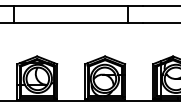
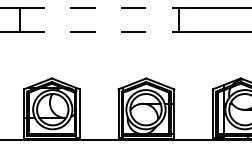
line: (71, 5) -> (99, 7), solid -> dashed
line: (71, 22) -> (99, 31), solid -> dashed

